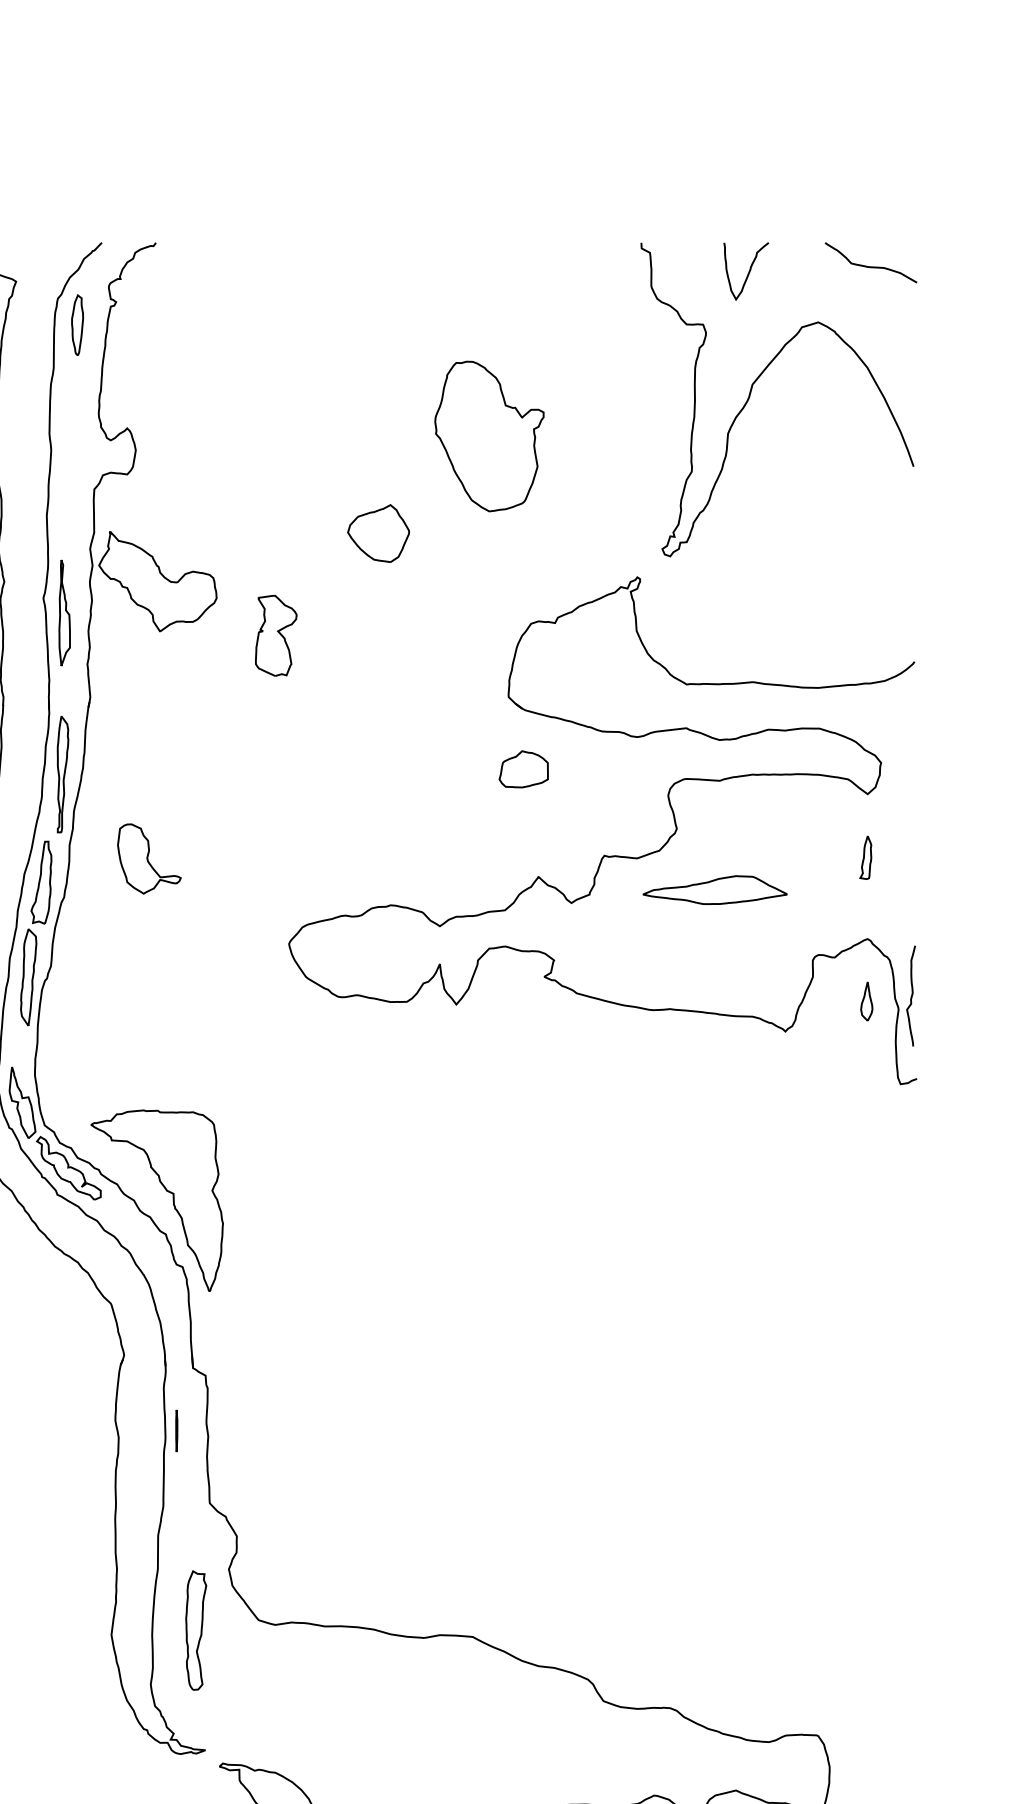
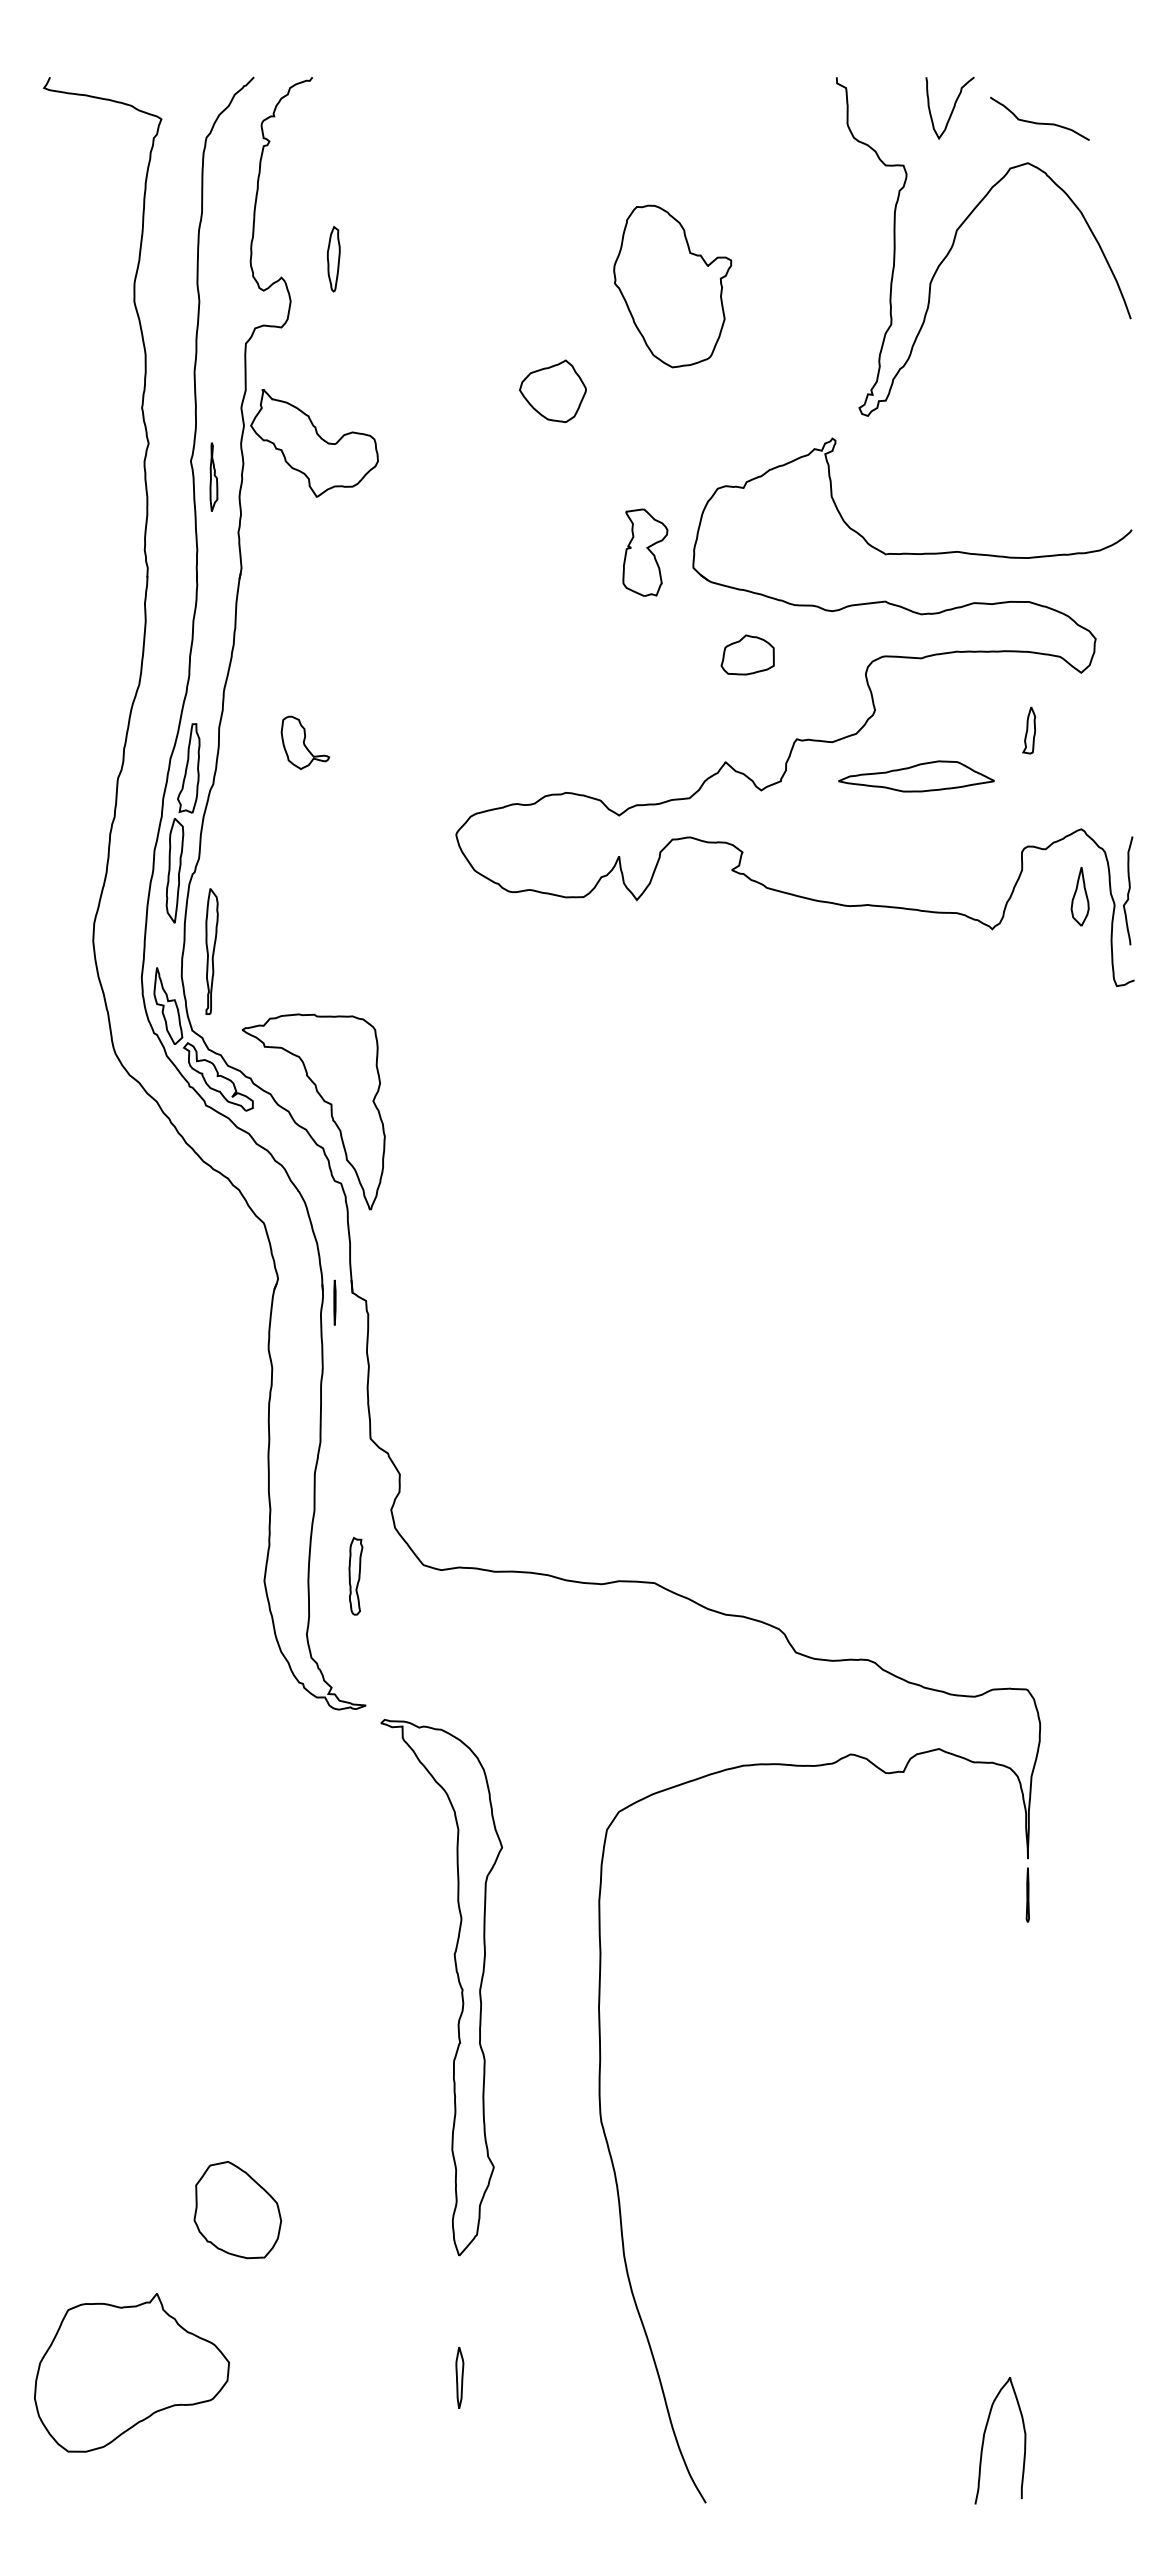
curve: (870, 266) -> (1039, 122), moved
part: (77, 324) -> (333, 258), moved
part: (64, 612) -> (213, 476), size x0.6
part: (276, 635) -> (645, 552), moved
part: (523, 768) -> (747, 654), moved
part: (62, 774) -> (211, 951), moved
part: (865, 857) -> (1028, 730), moved
part: (149, 858) -> (305, 742), size x0.7
part: (867, 1001) -> (1080, 896), size x1.4
line: (176, 1430) -> (334, 1302), moved
part: (195, 1630) -> (355, 1576), size x0.6

